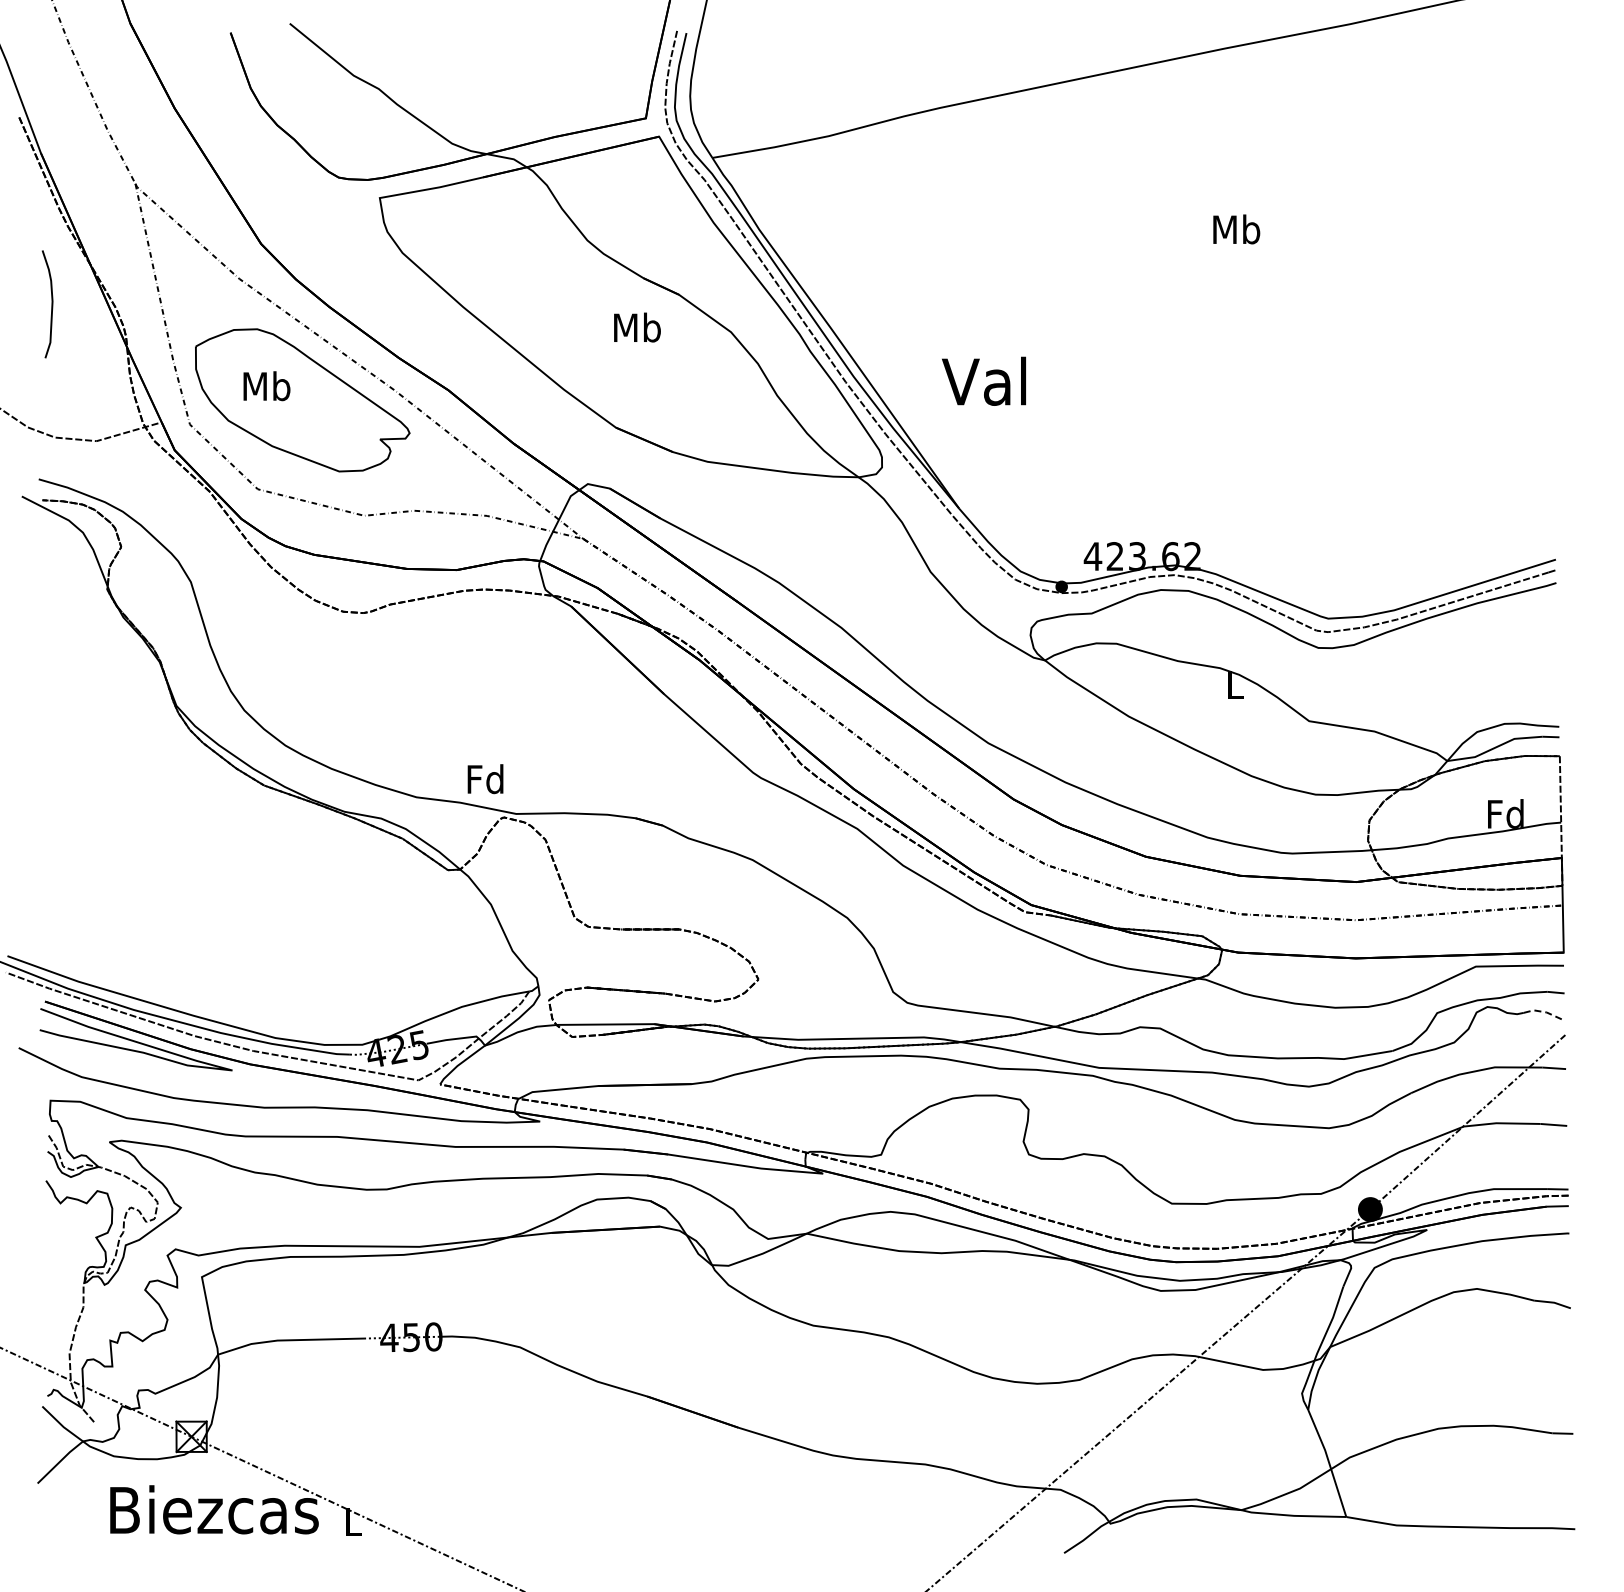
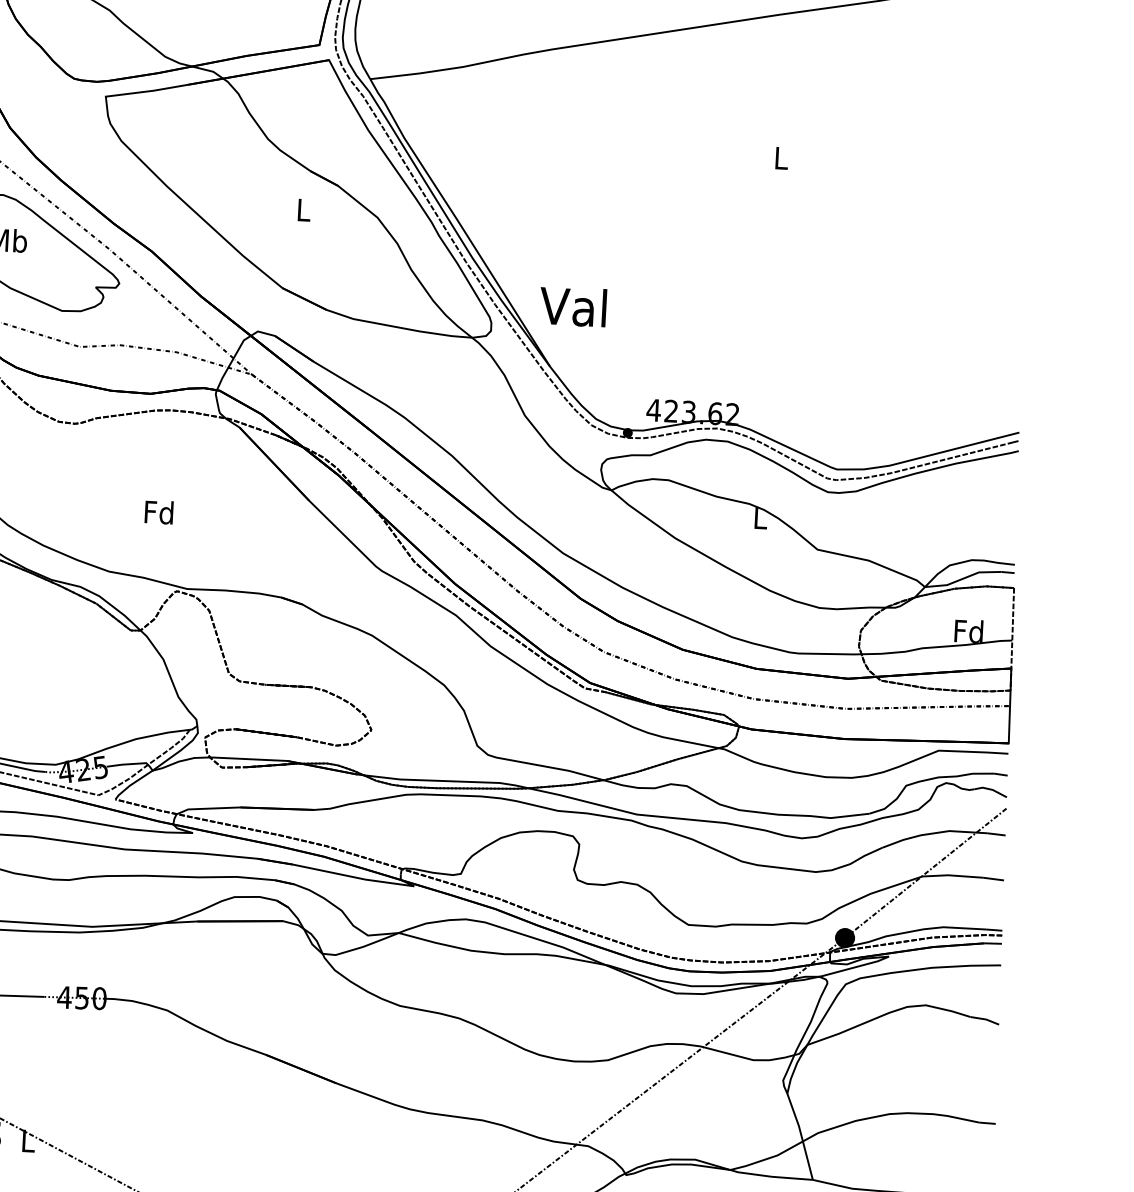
text: (1236, 229) -> (781, 158), Mb -> L
text: (637, 327) -> (303, 209), Mb -> L
text: (983, 380) -> (572, 306), moved
text: (485, 779) -> (159, 512), moved
line: (1544, 1012) -> (991, 789), dashed -> solid

